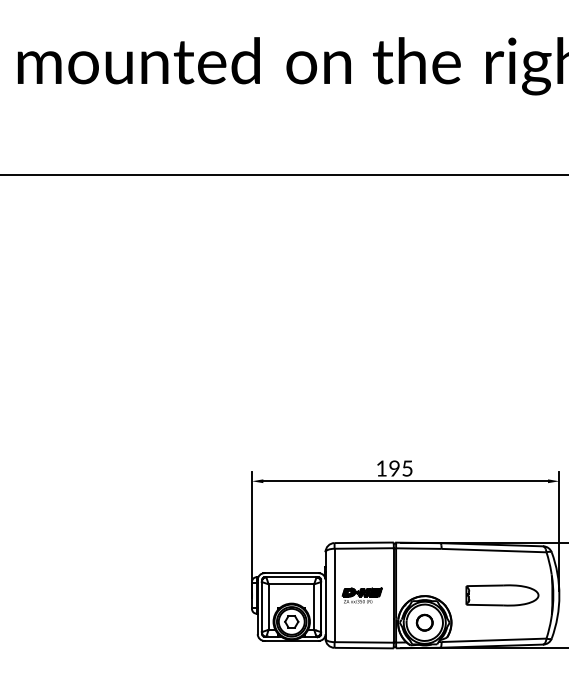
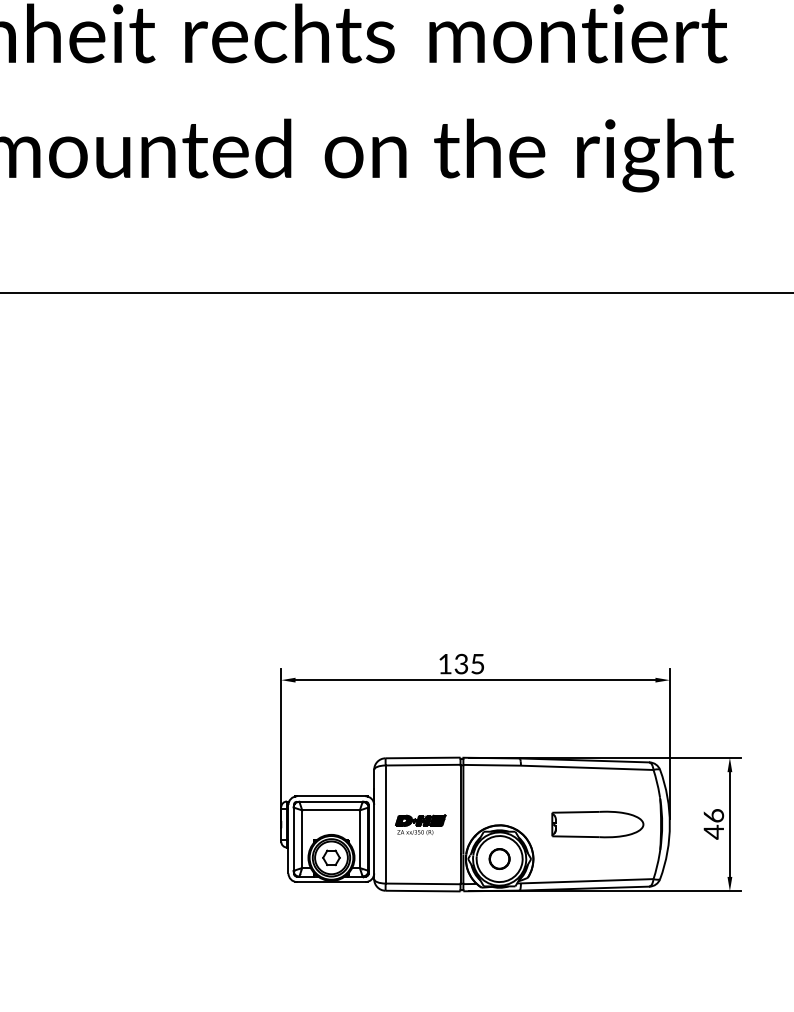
text: (394, 468) -> (461, 664), 195 -> 135

